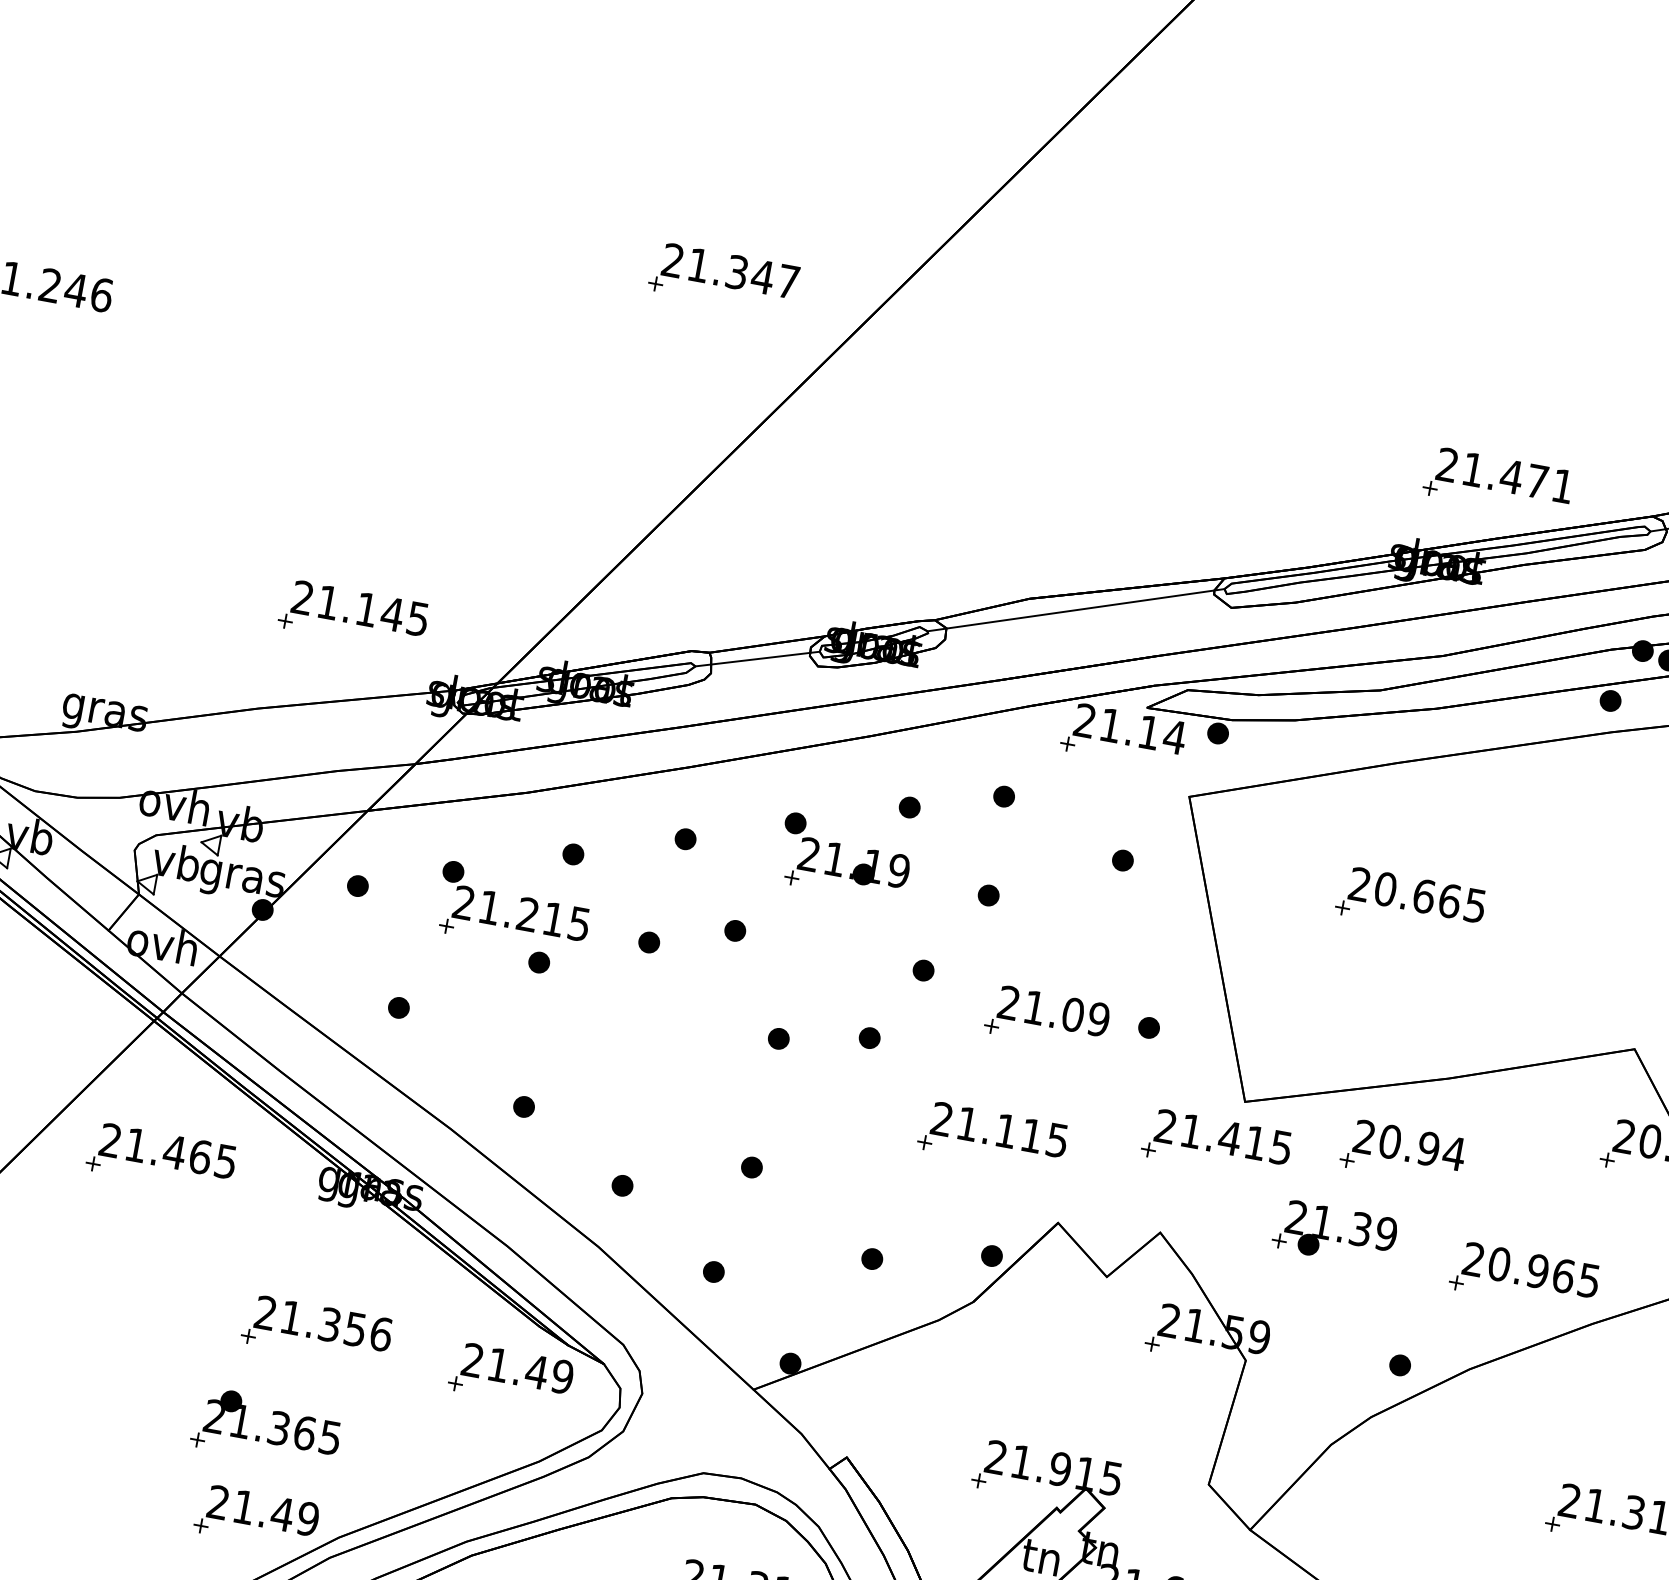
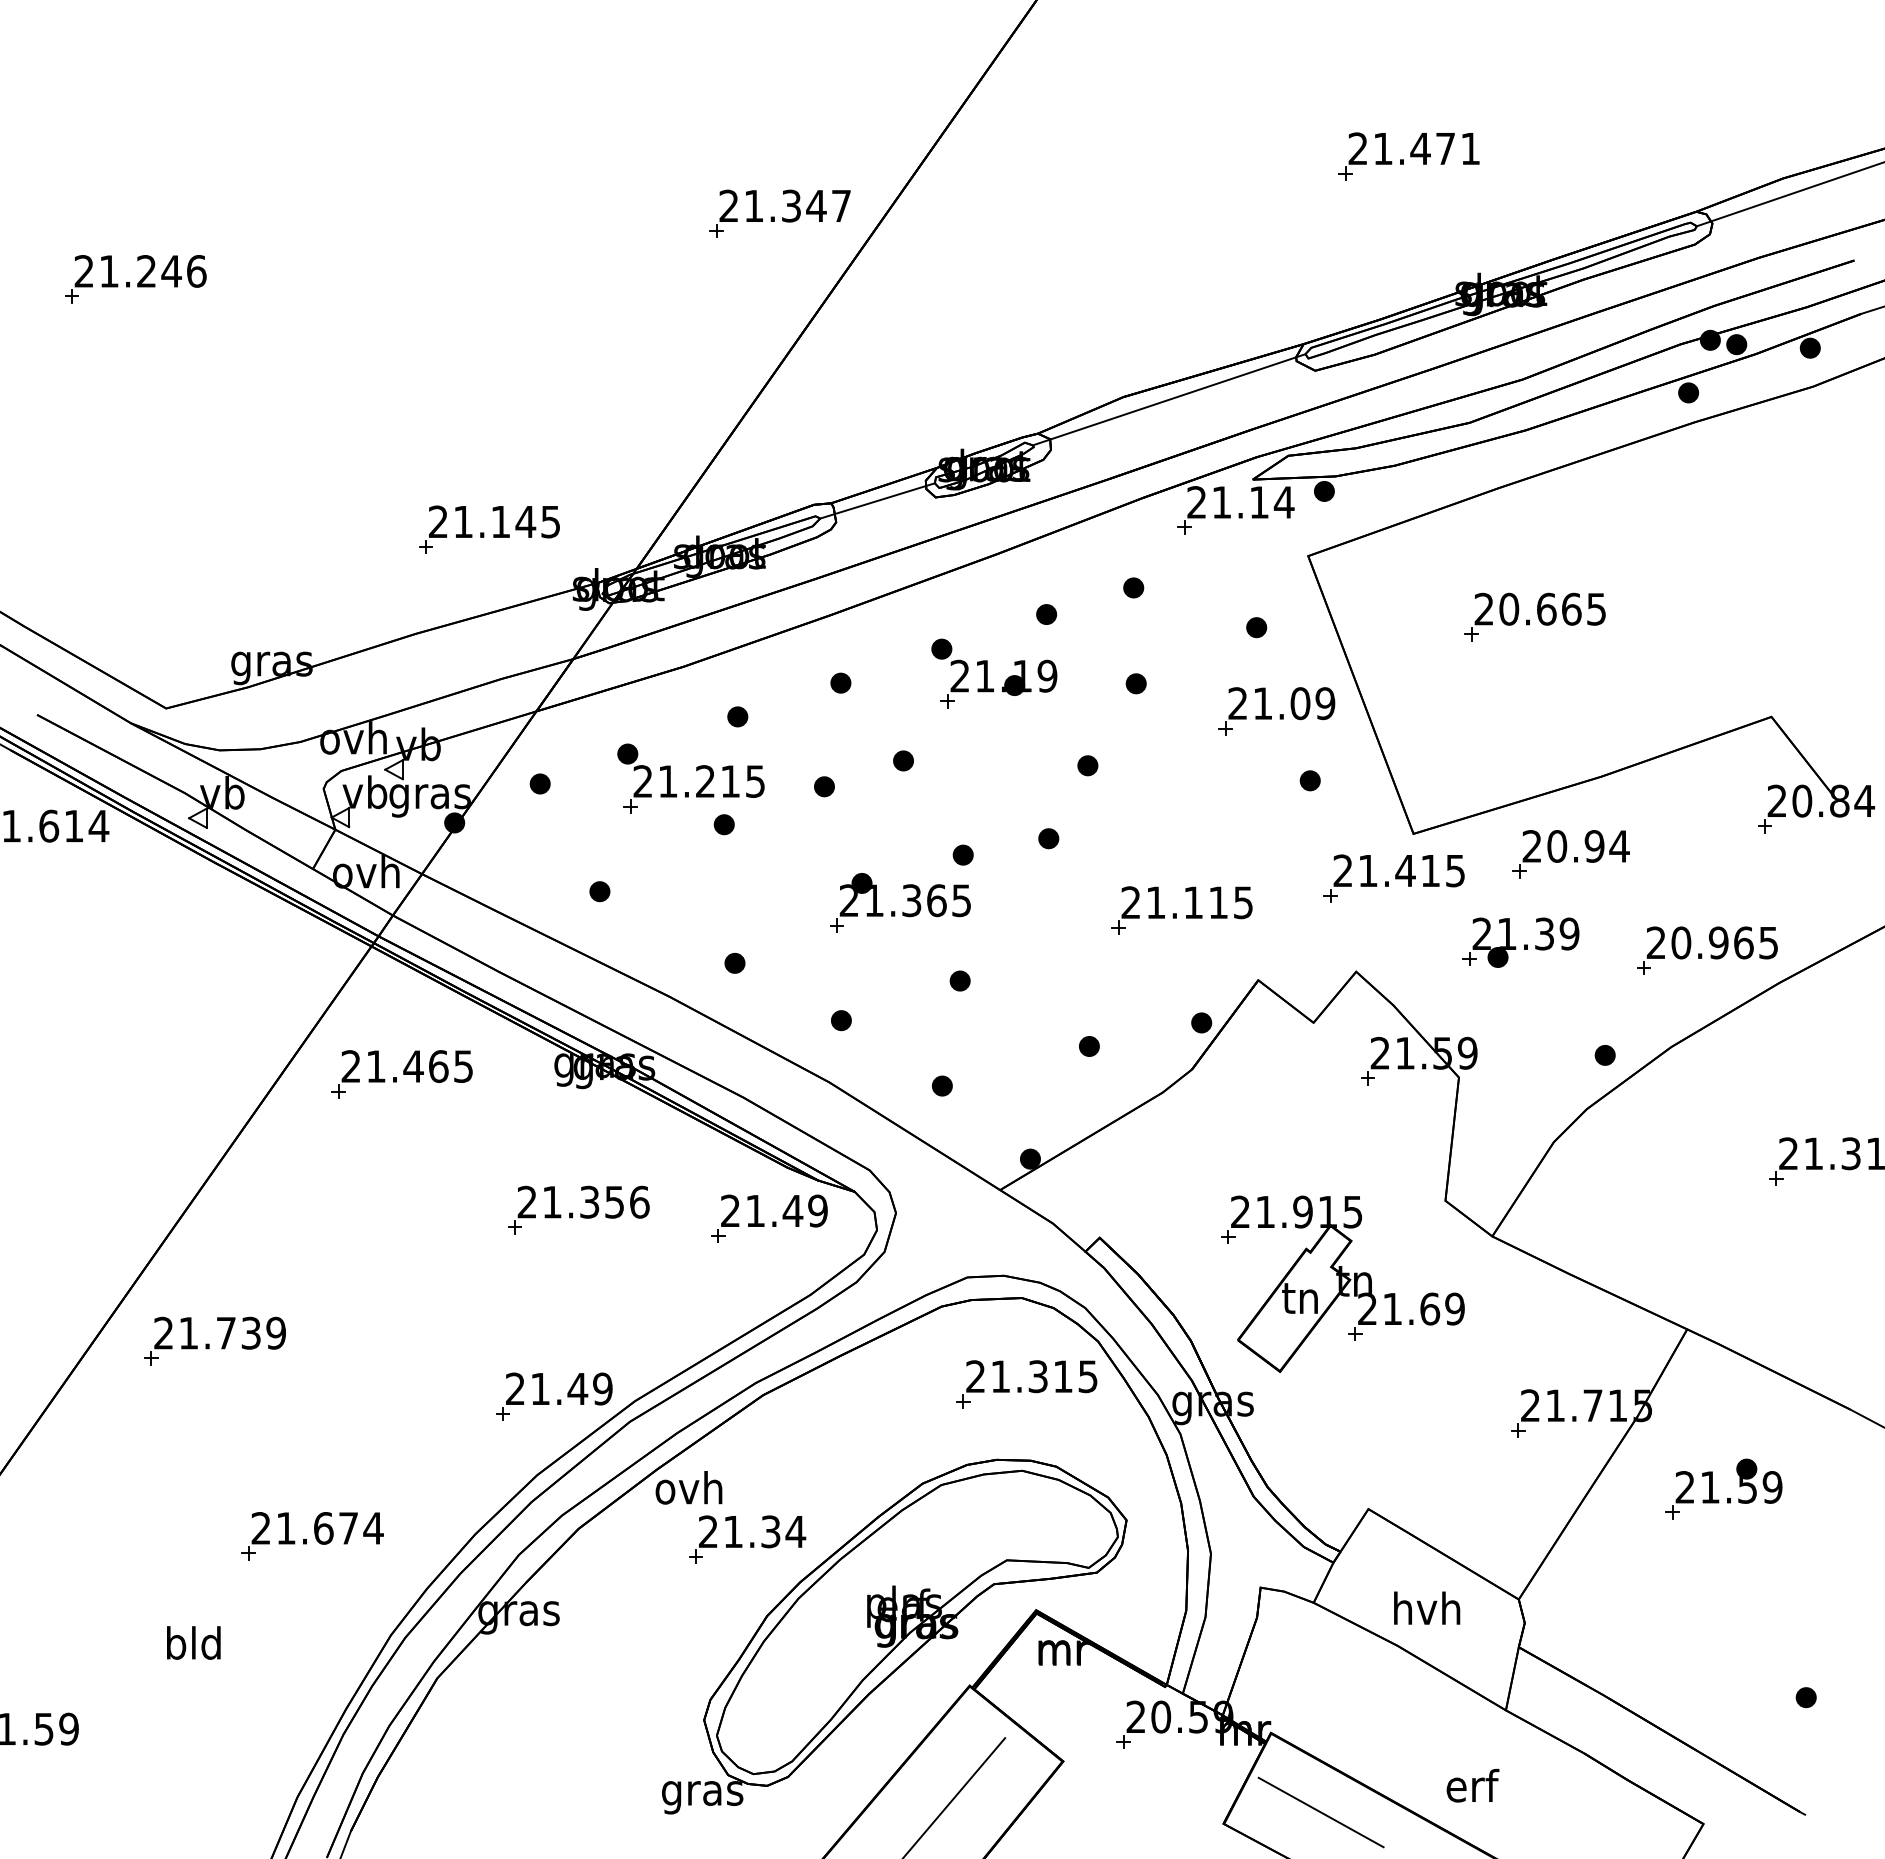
part: (723, 277) -> (779, 213), moved
part: (1497, 482) -> (1408, 156), moved
part: (1047, 1018) -> (1276, 711), moved
part: (274, 1428) -> (907, 901), moved

